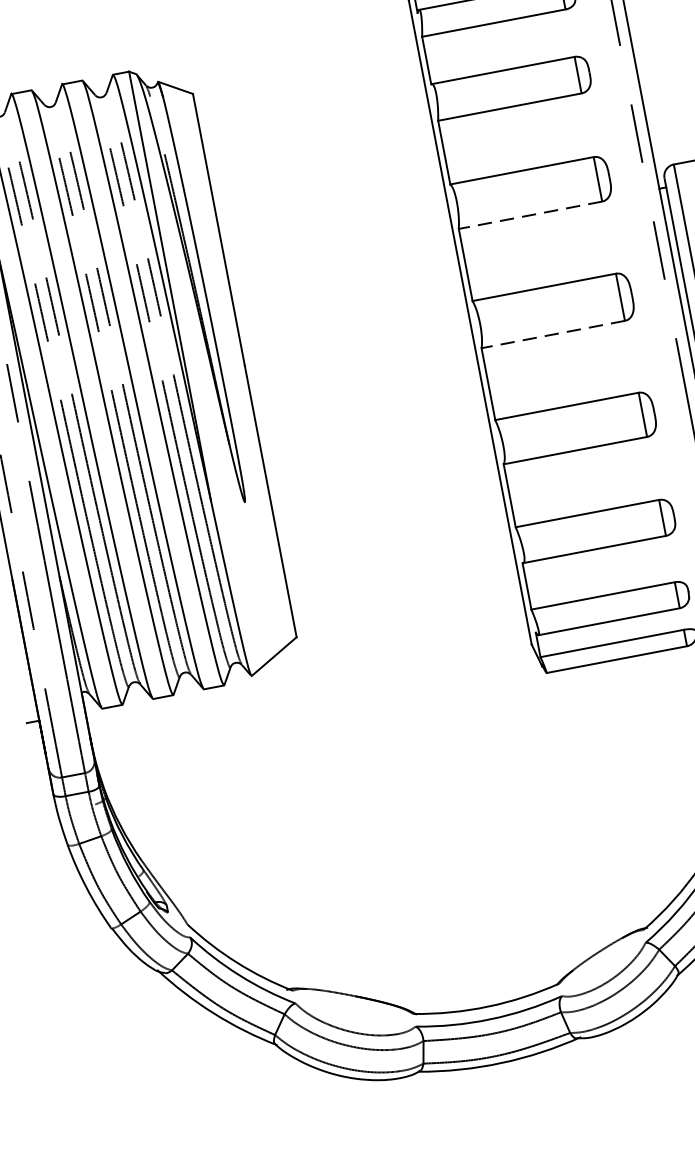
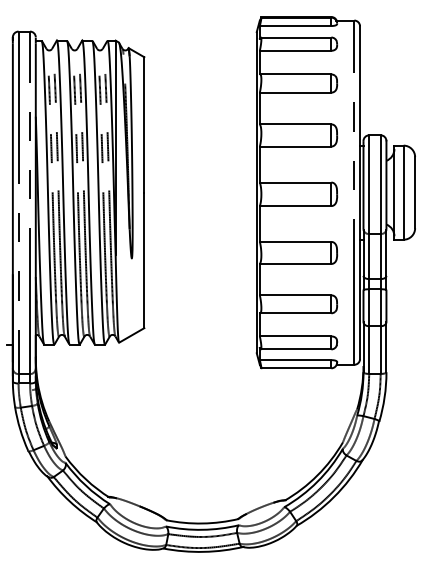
line: (530, 215) -> (295, 146), dashed -> solid
line: (553, 335) -> (295, 206), dashed -> solid

